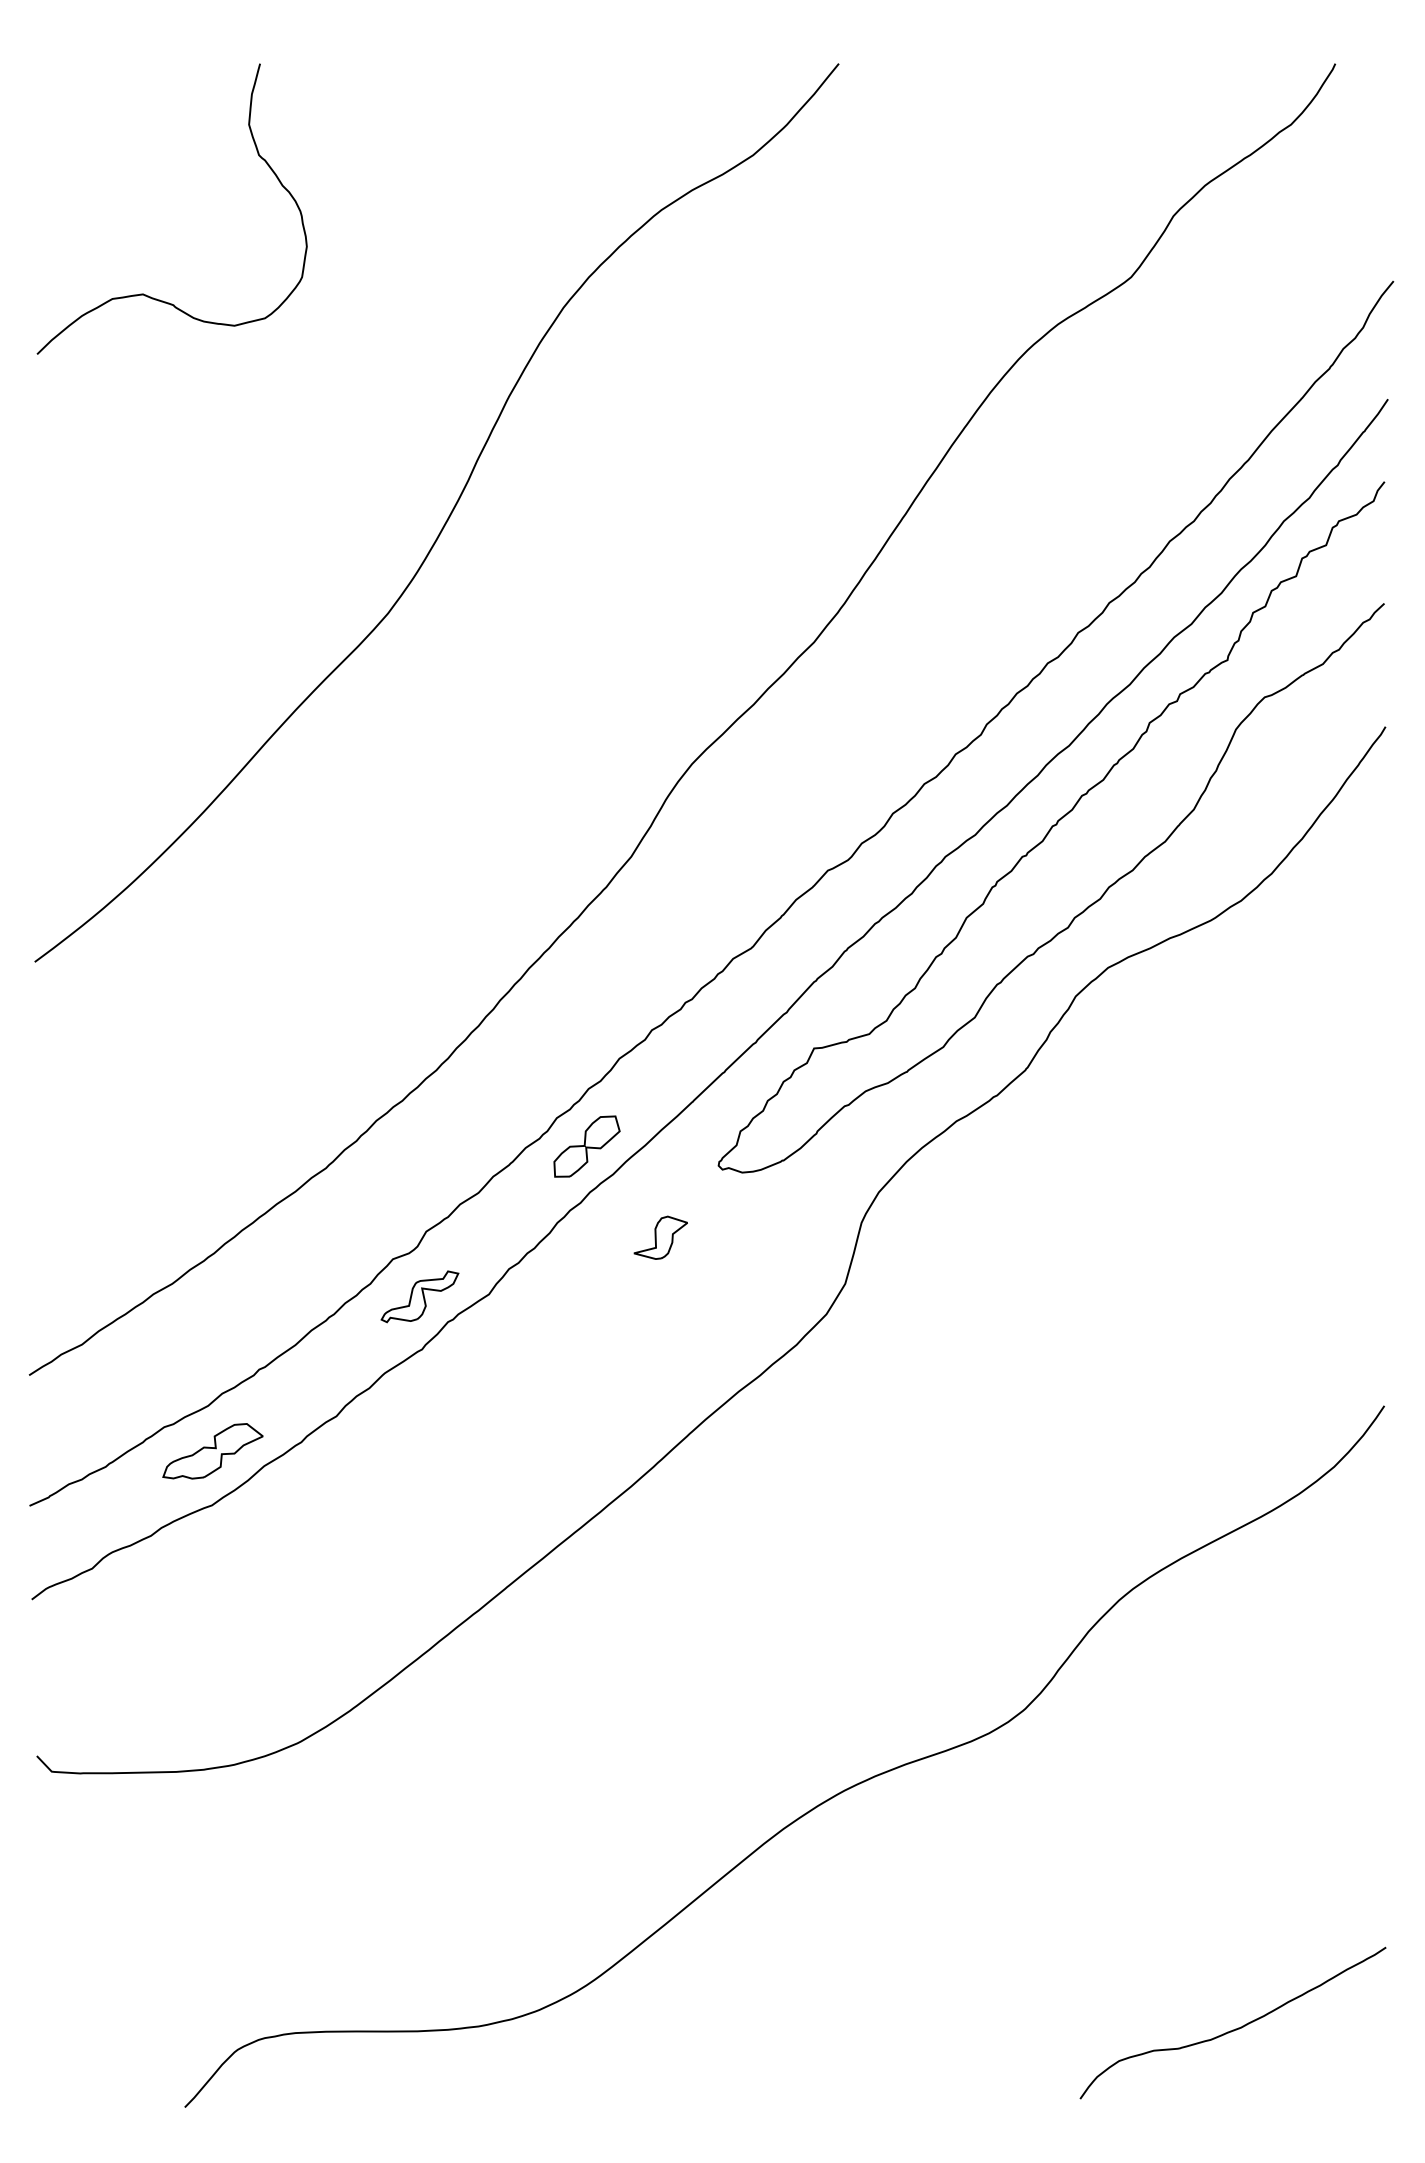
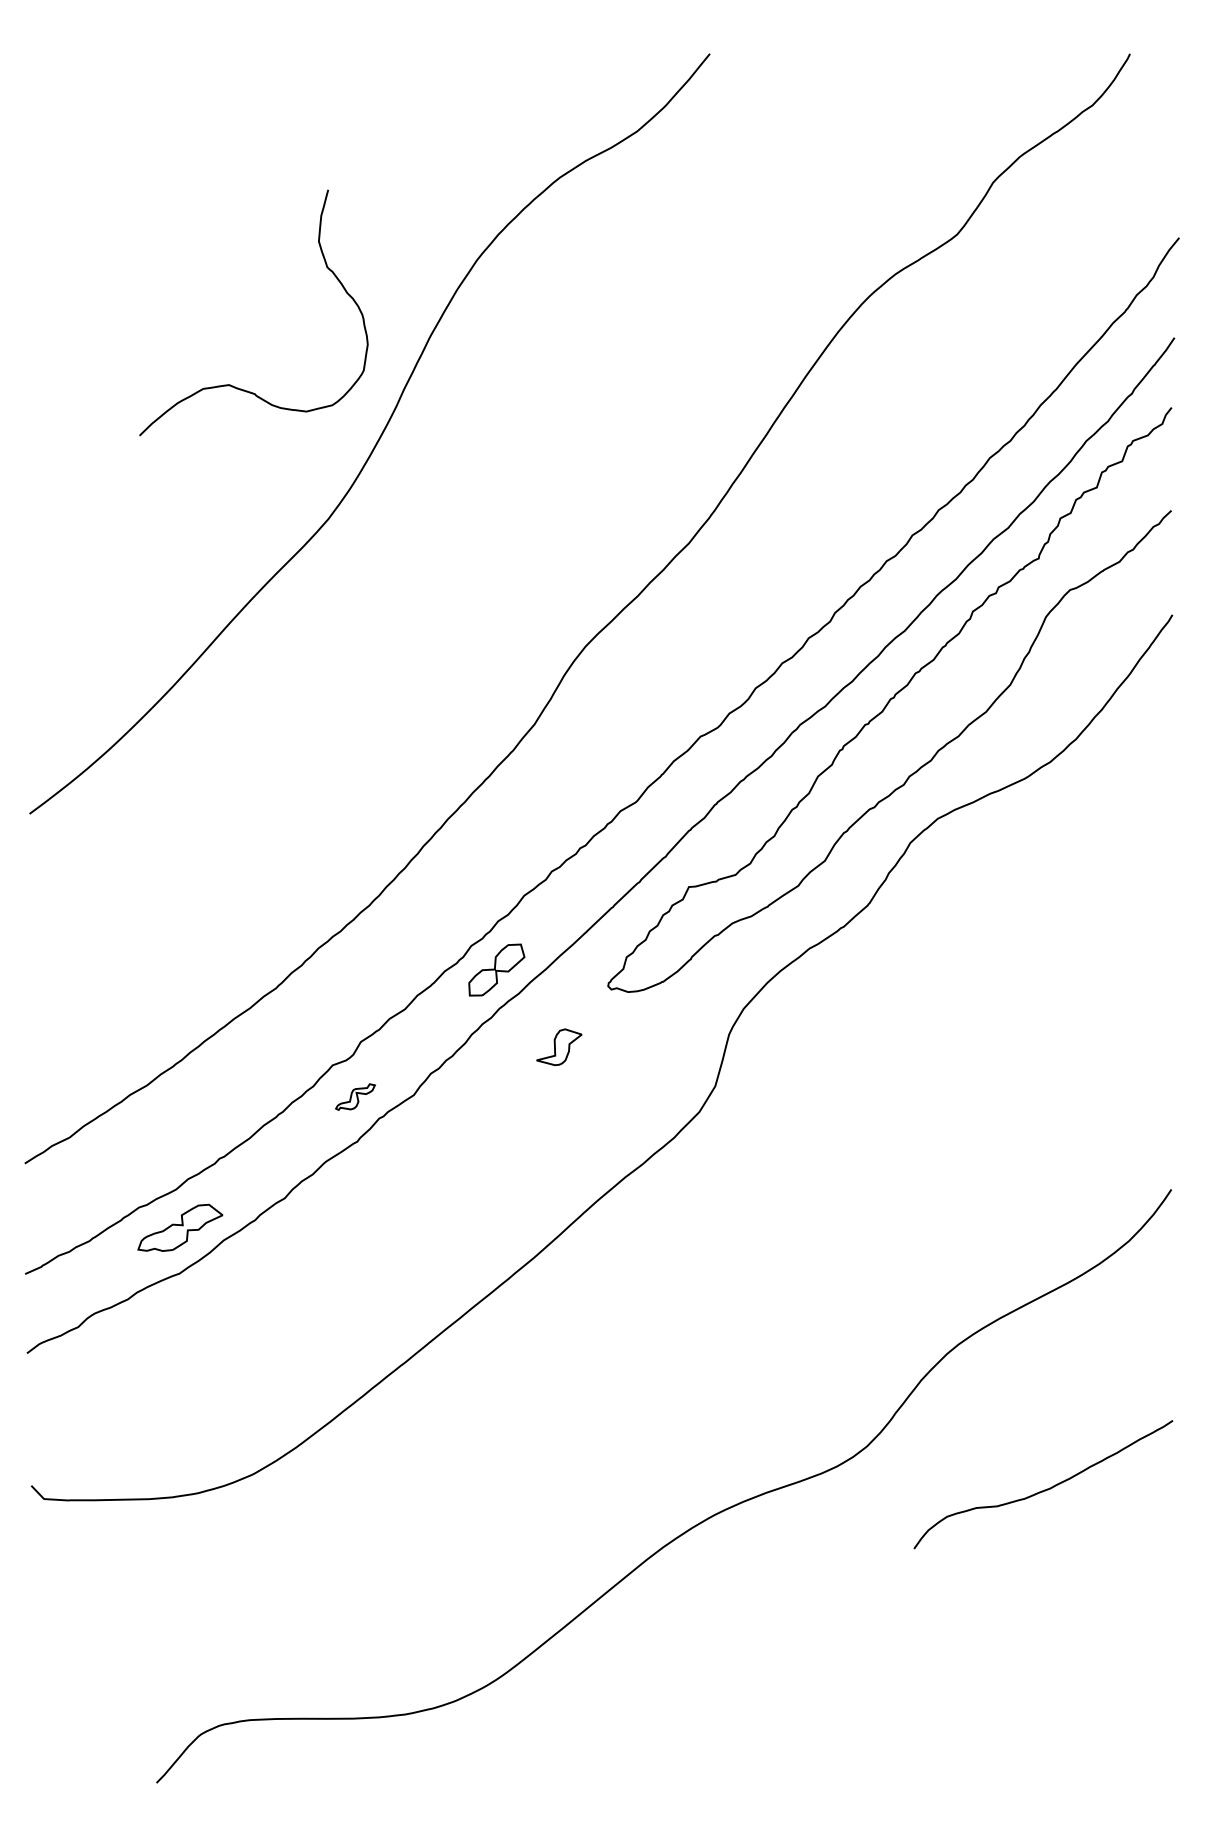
curve: (144, 293) -> (230, 384), moved
part: (419, 1296) -> (355, 1096), size x0.6
curve: (1234, 2028) -> (1044, 1489), moved

